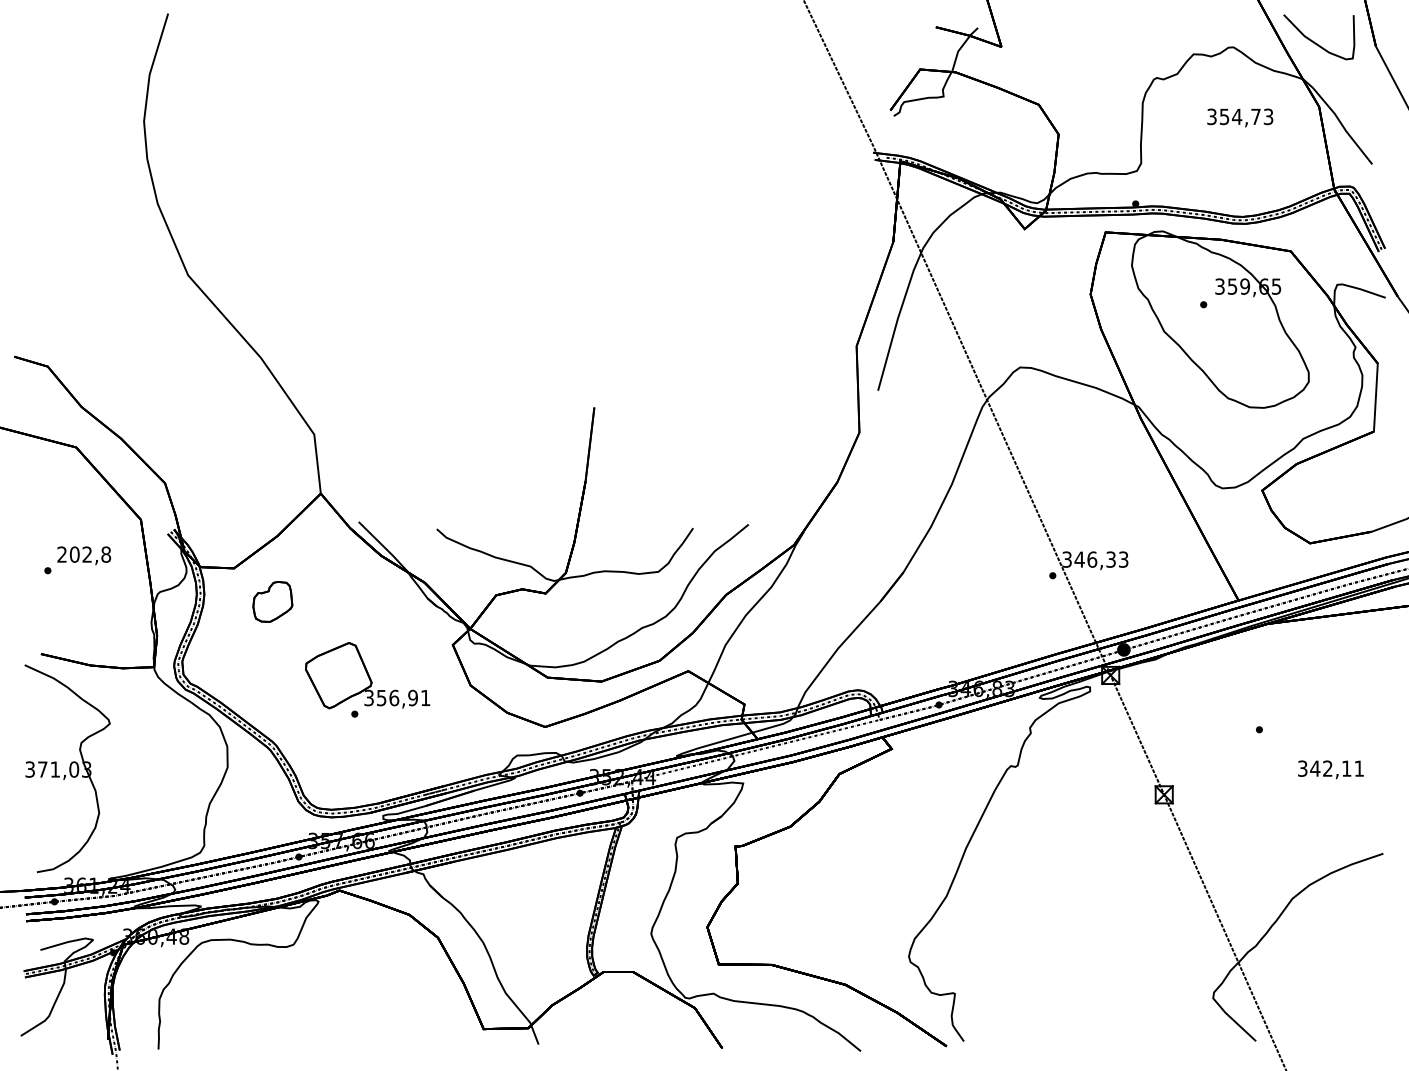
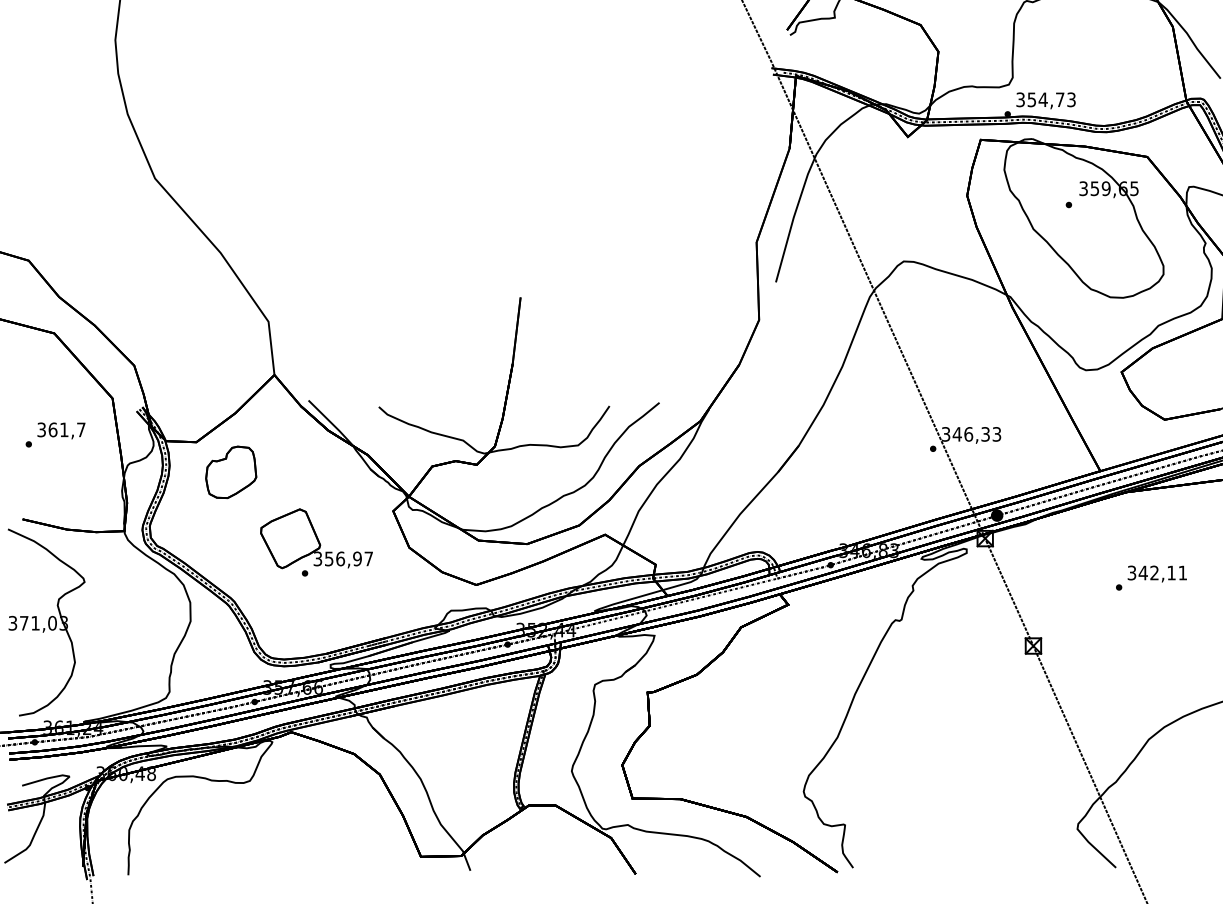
text: (1240, 117) -> (1046, 100), moved
text: (84, 554) -> (61, 429), 202,8 -> 361,7
part: (272, 601) -> (230, 472), size x1.43
text: (425, 697) -> (368, 558), 356,91 -> 356,97
text: (1330, 769) -> (1156, 573), moved

